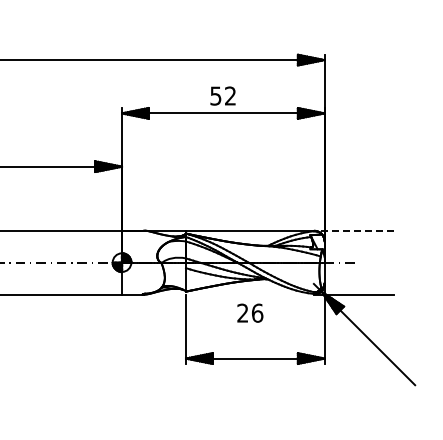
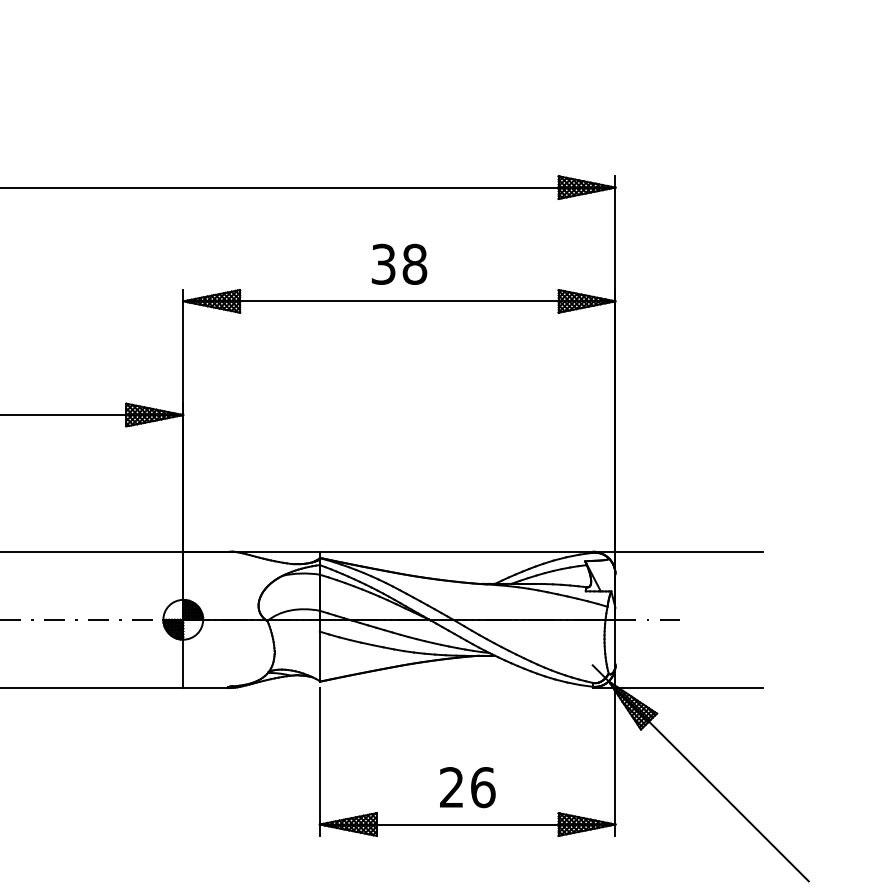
text: (223, 95) -> (399, 263), 52 -> 38
line: (353, 230) -> (677, 551), dashed -> solid
text: (250, 312) -> (468, 785), moved

